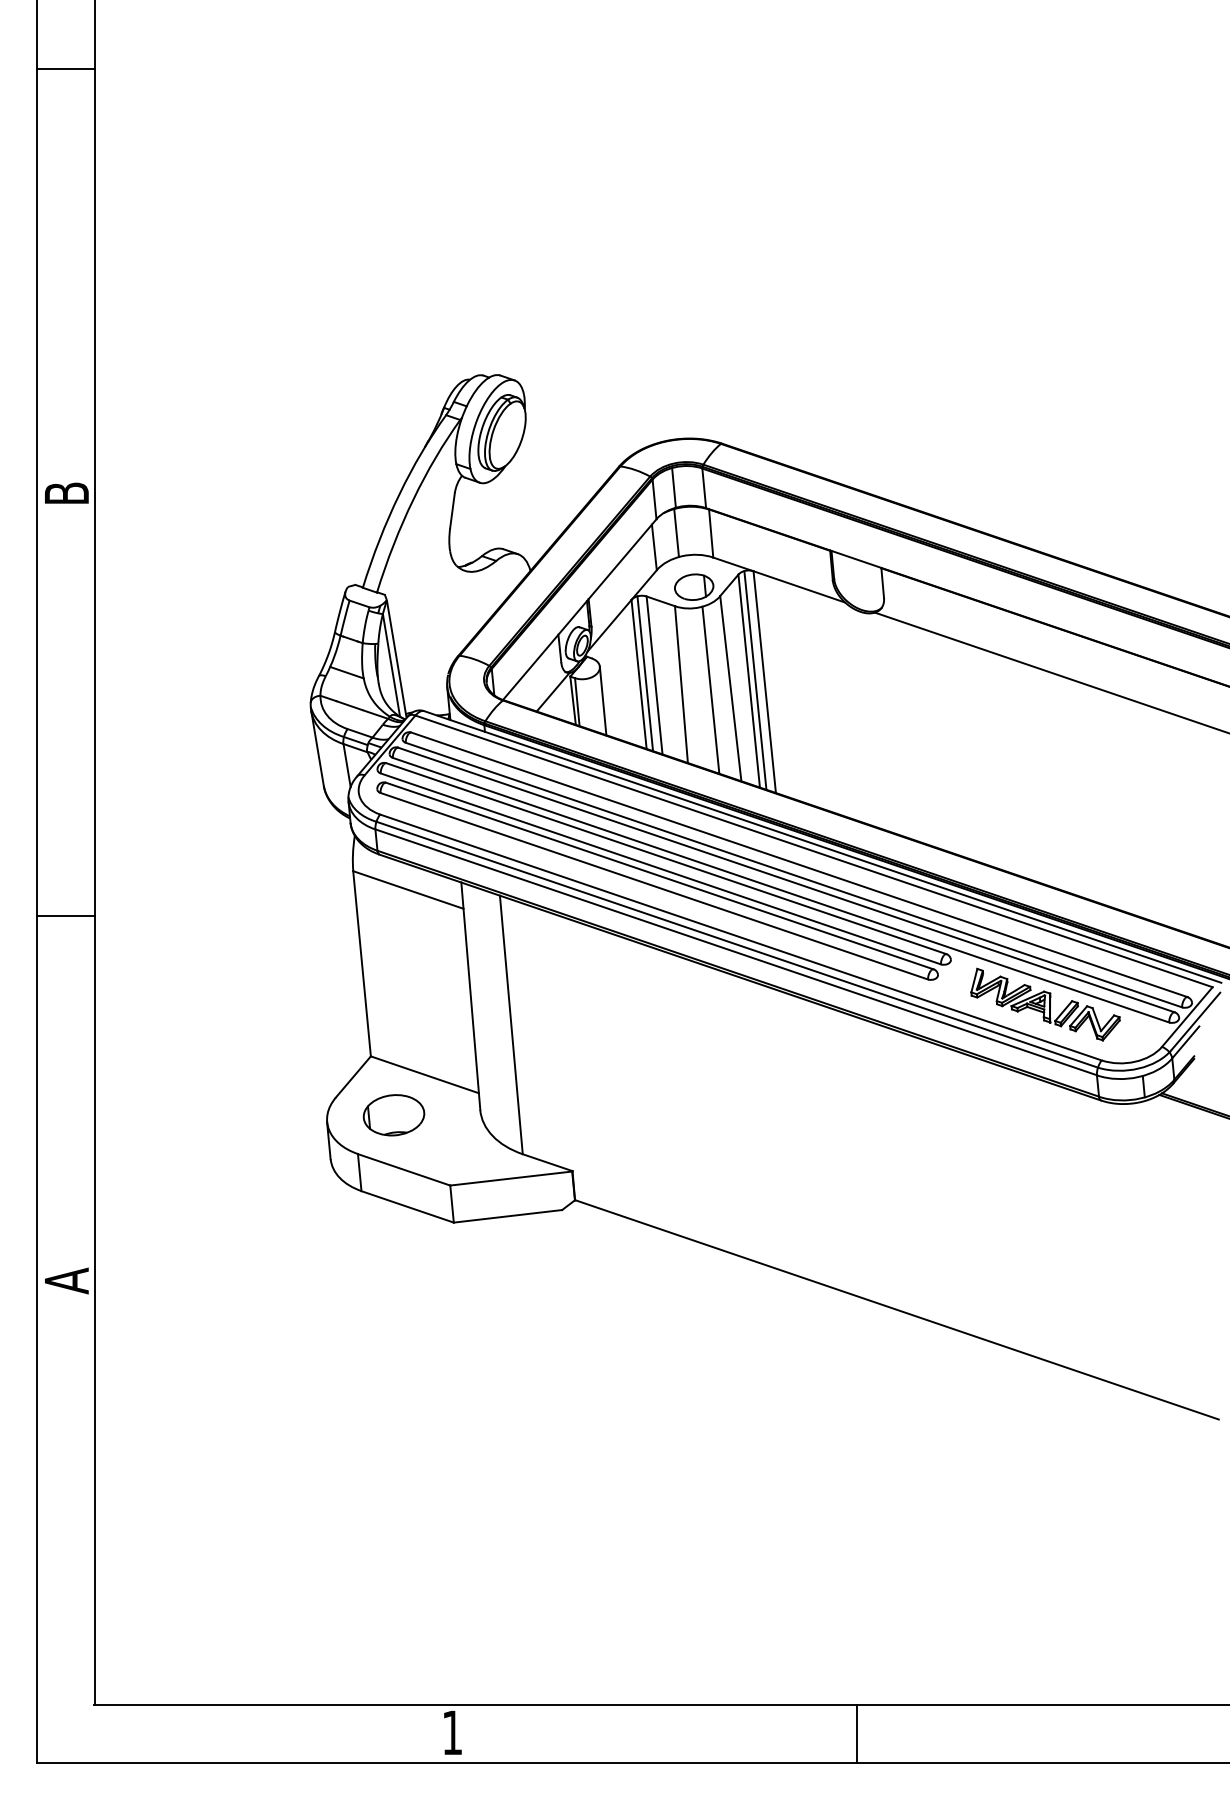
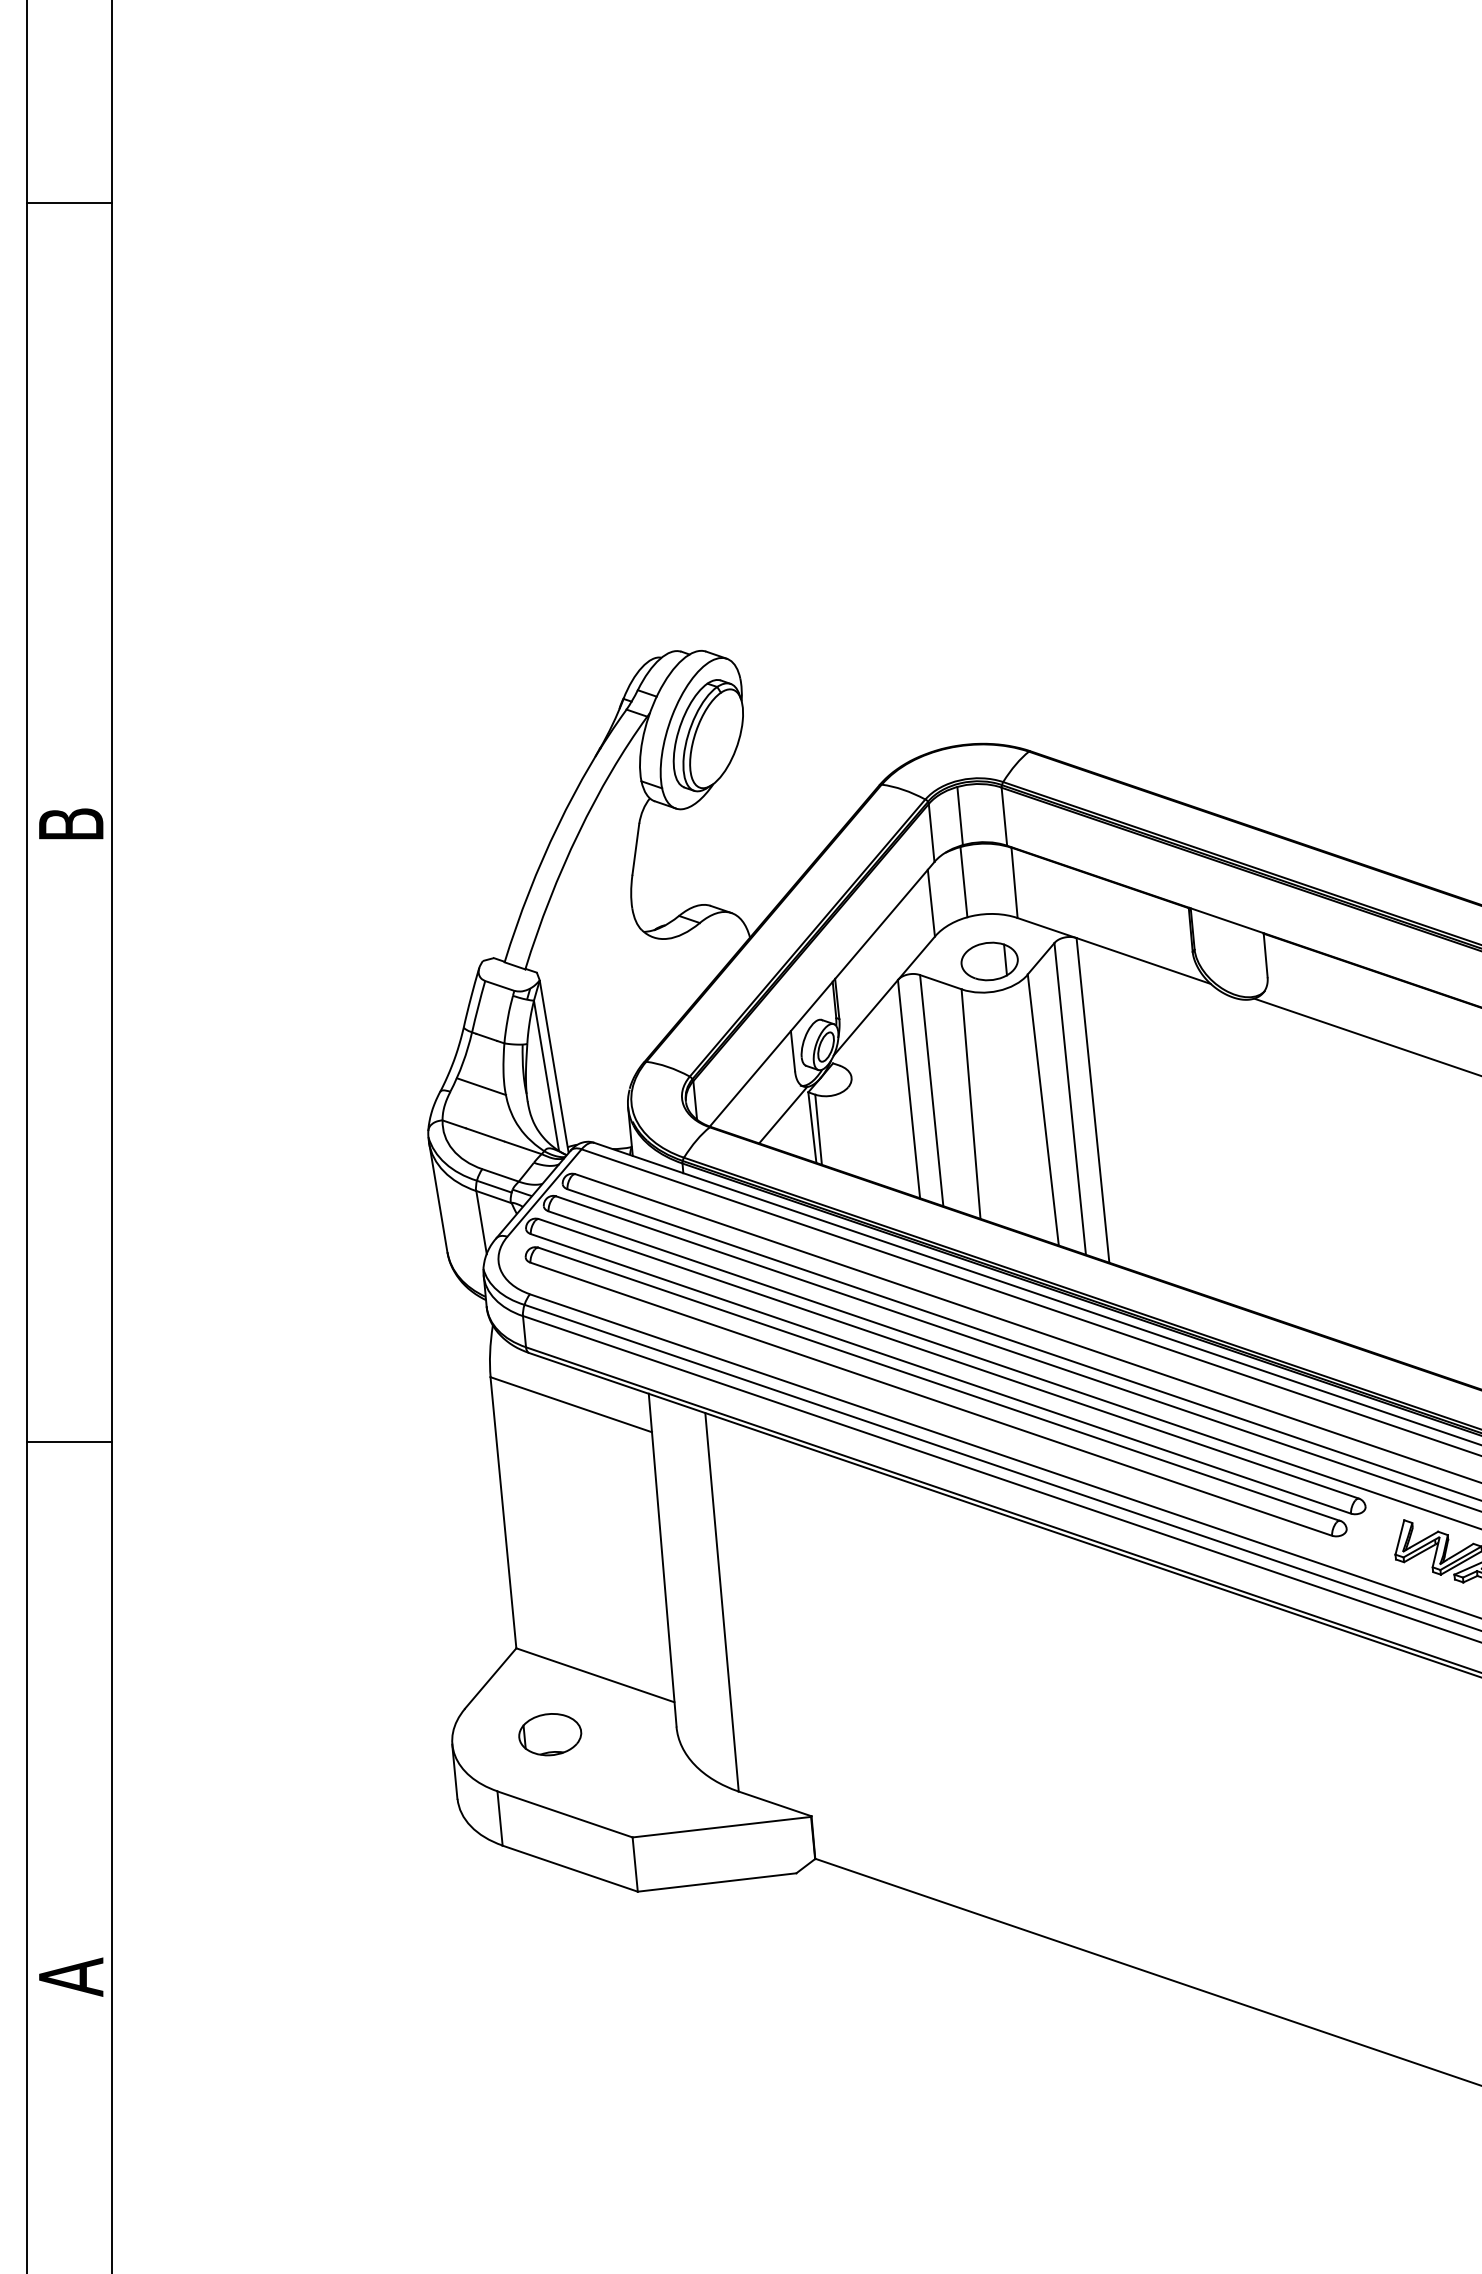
line: (645, 673) -> (918, 1087), removed
line: (755, 680) -> (1079, 1098), removed
line: (710, 689) -> (1013, 1111), removed
line: (602, 700) -> (855, 1127), removed
part: (393, 1115) -> (549, 1734), size x0.7

